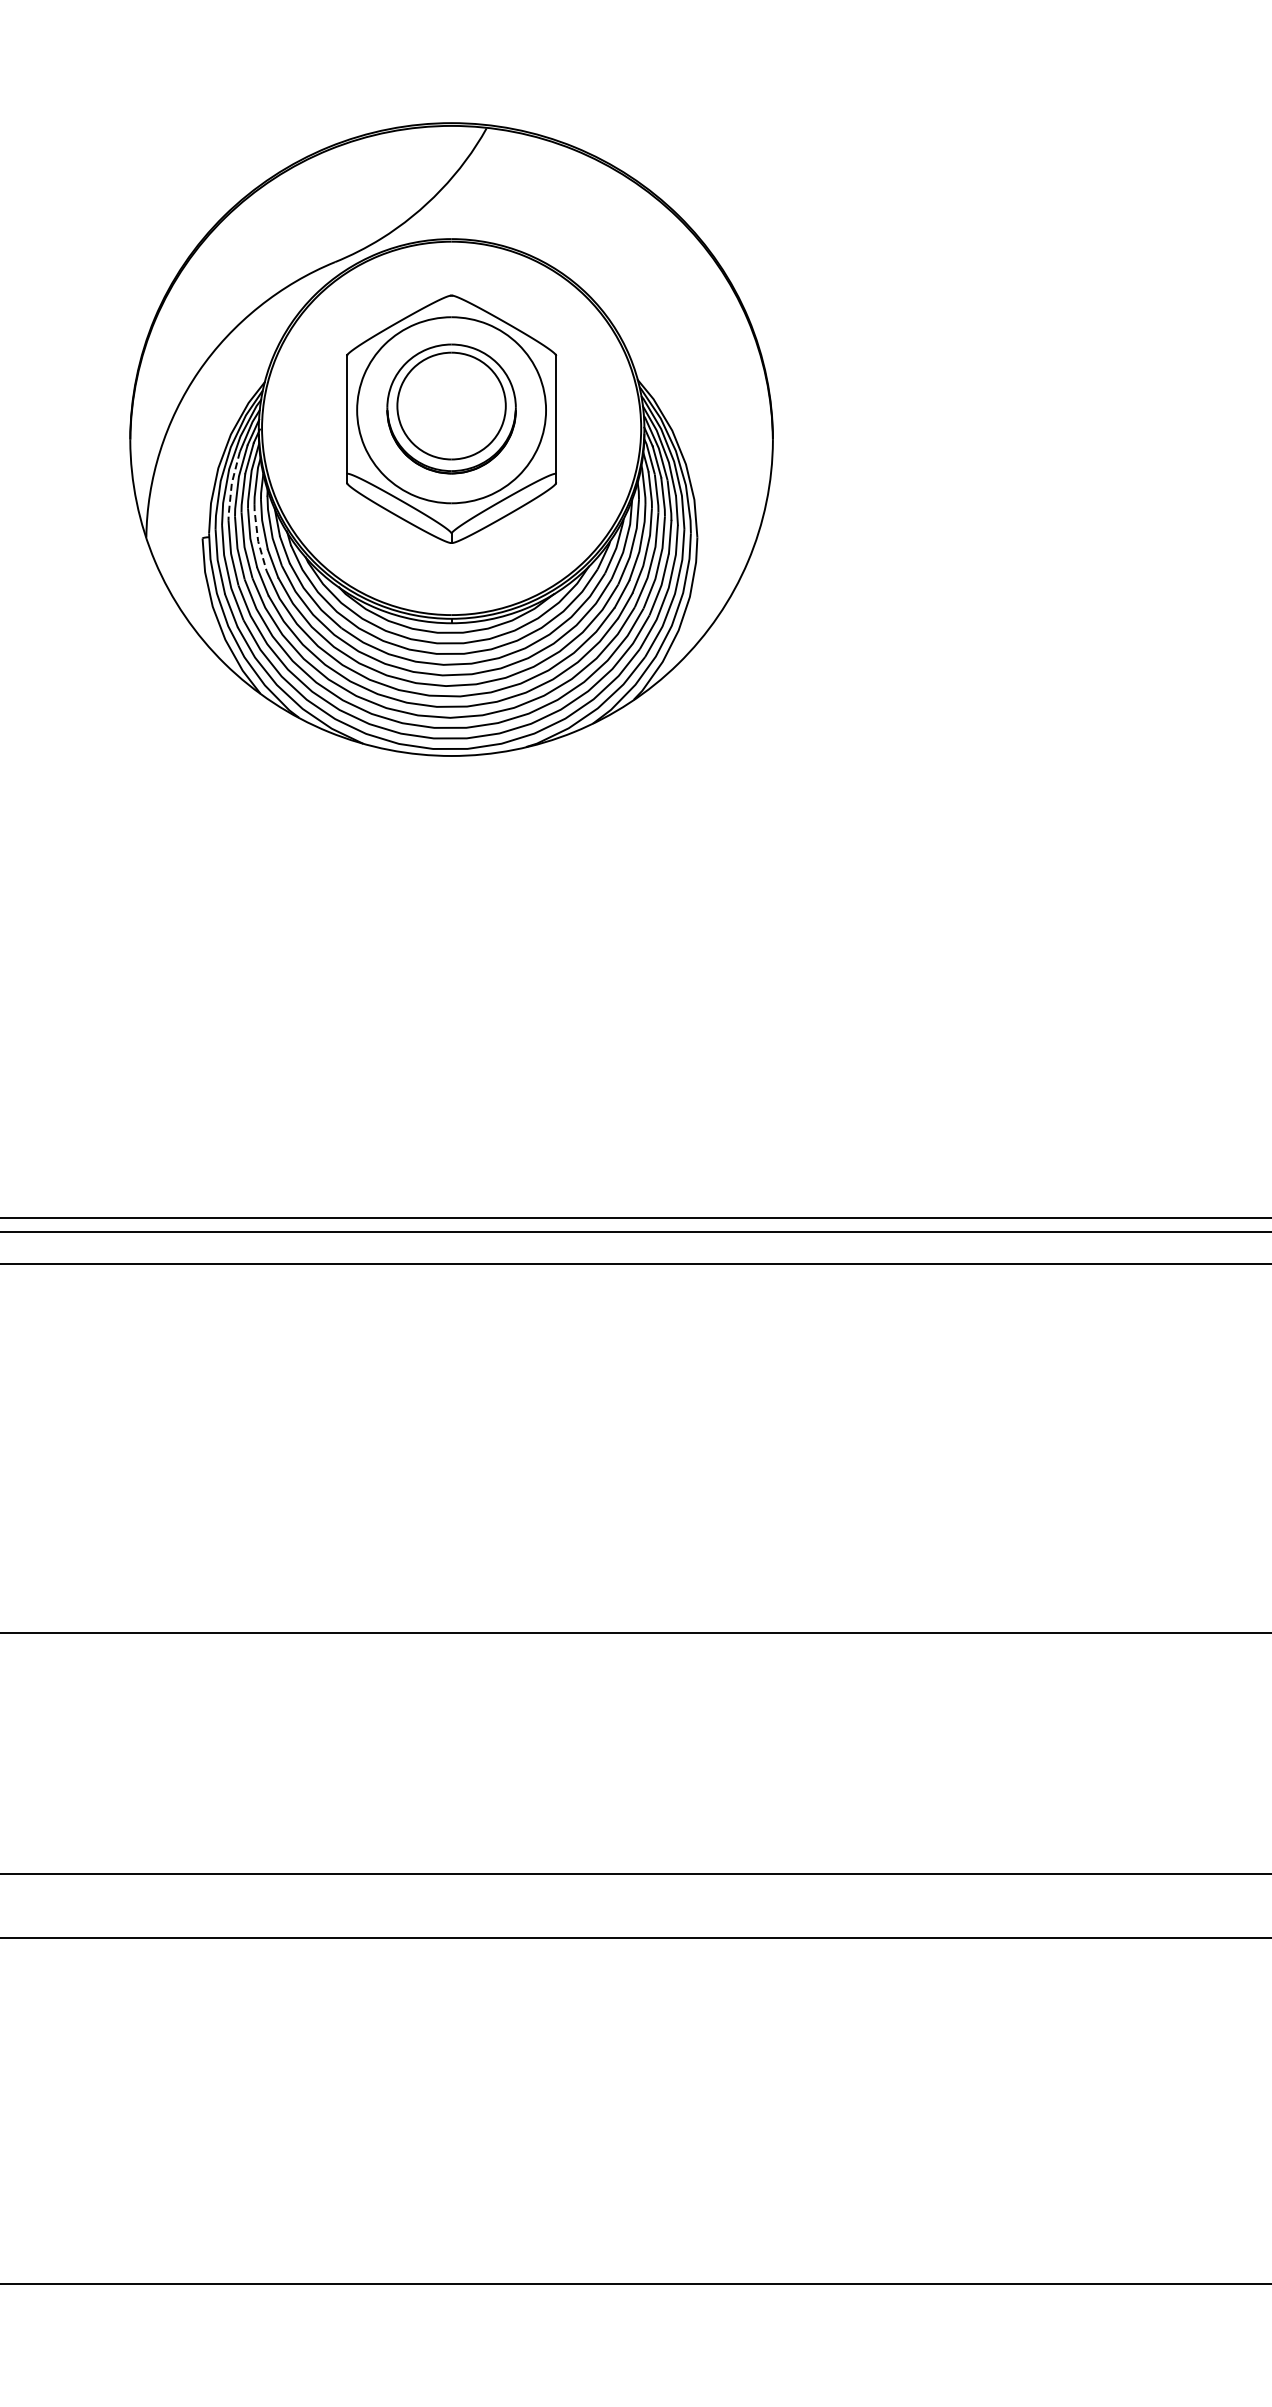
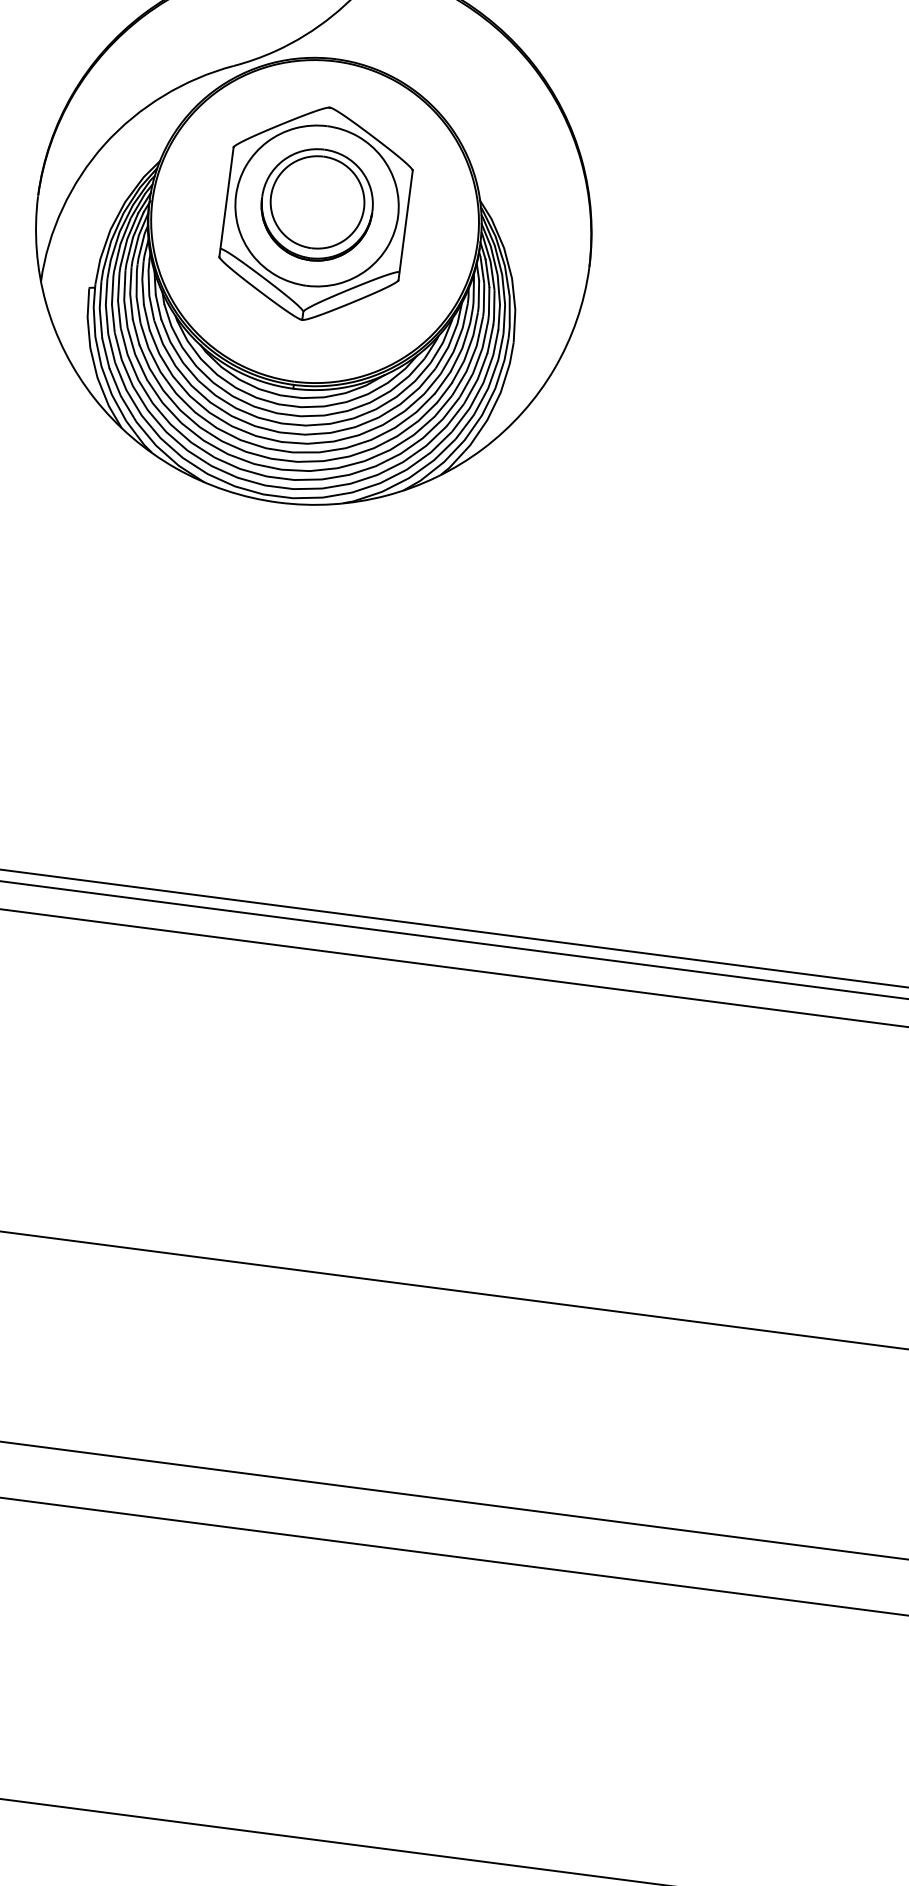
line: (231, 486) -> (119, 246), dashed -> solid
line: (257, 537) -> (136, 293), dashed -> solid

